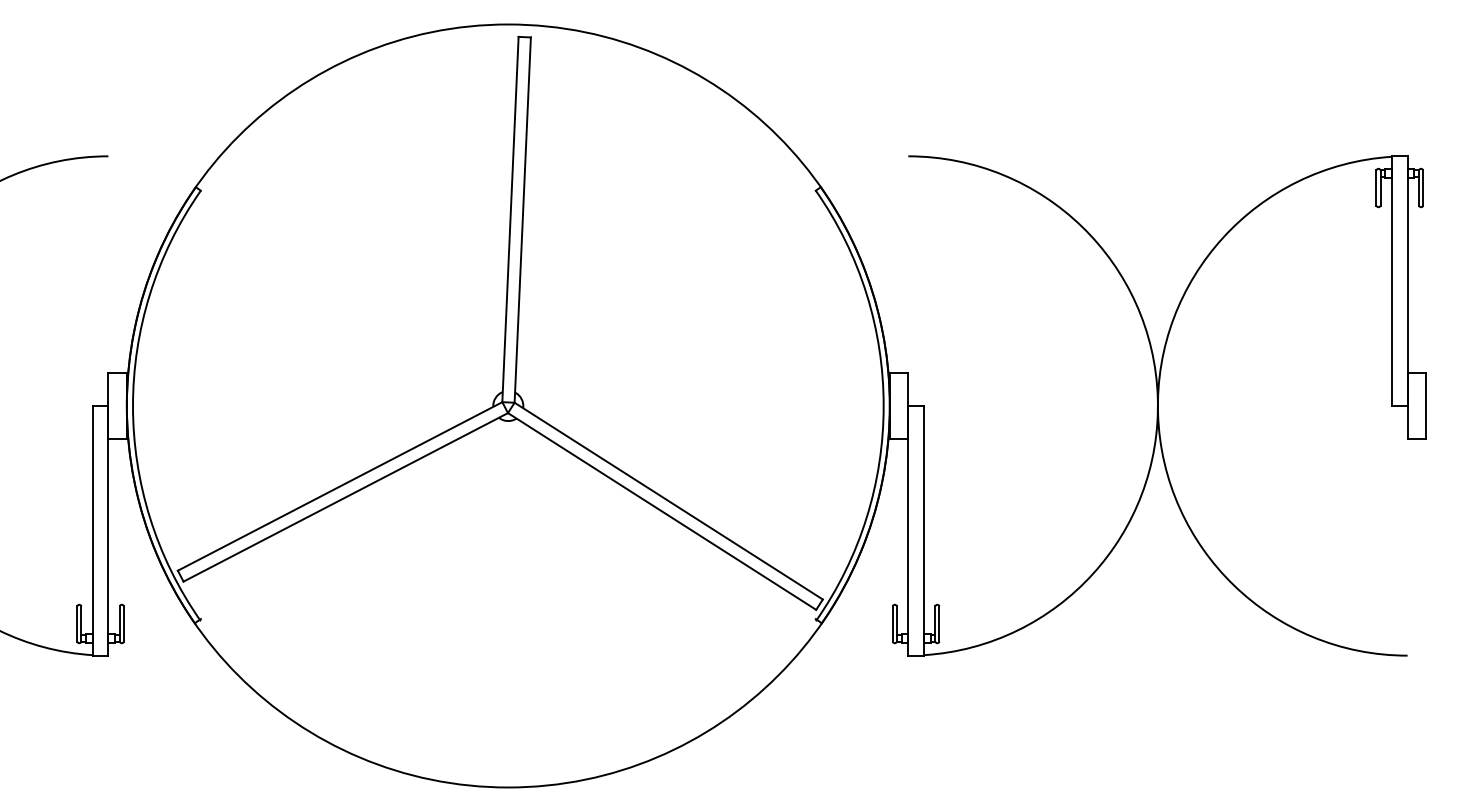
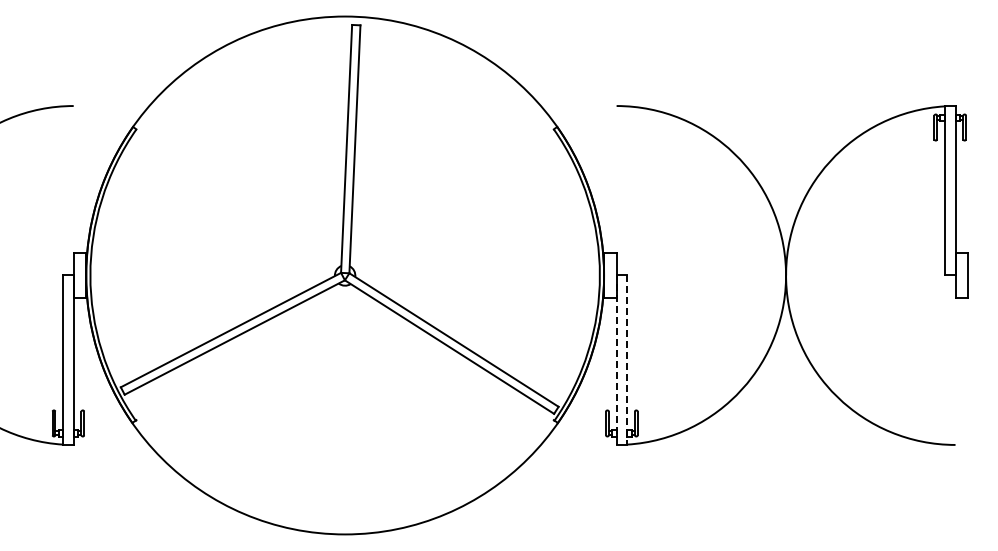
line: (908, 531) -> (616, 360), solid -> dashed
line: (924, 531) -> (627, 360), solid -> dashed

